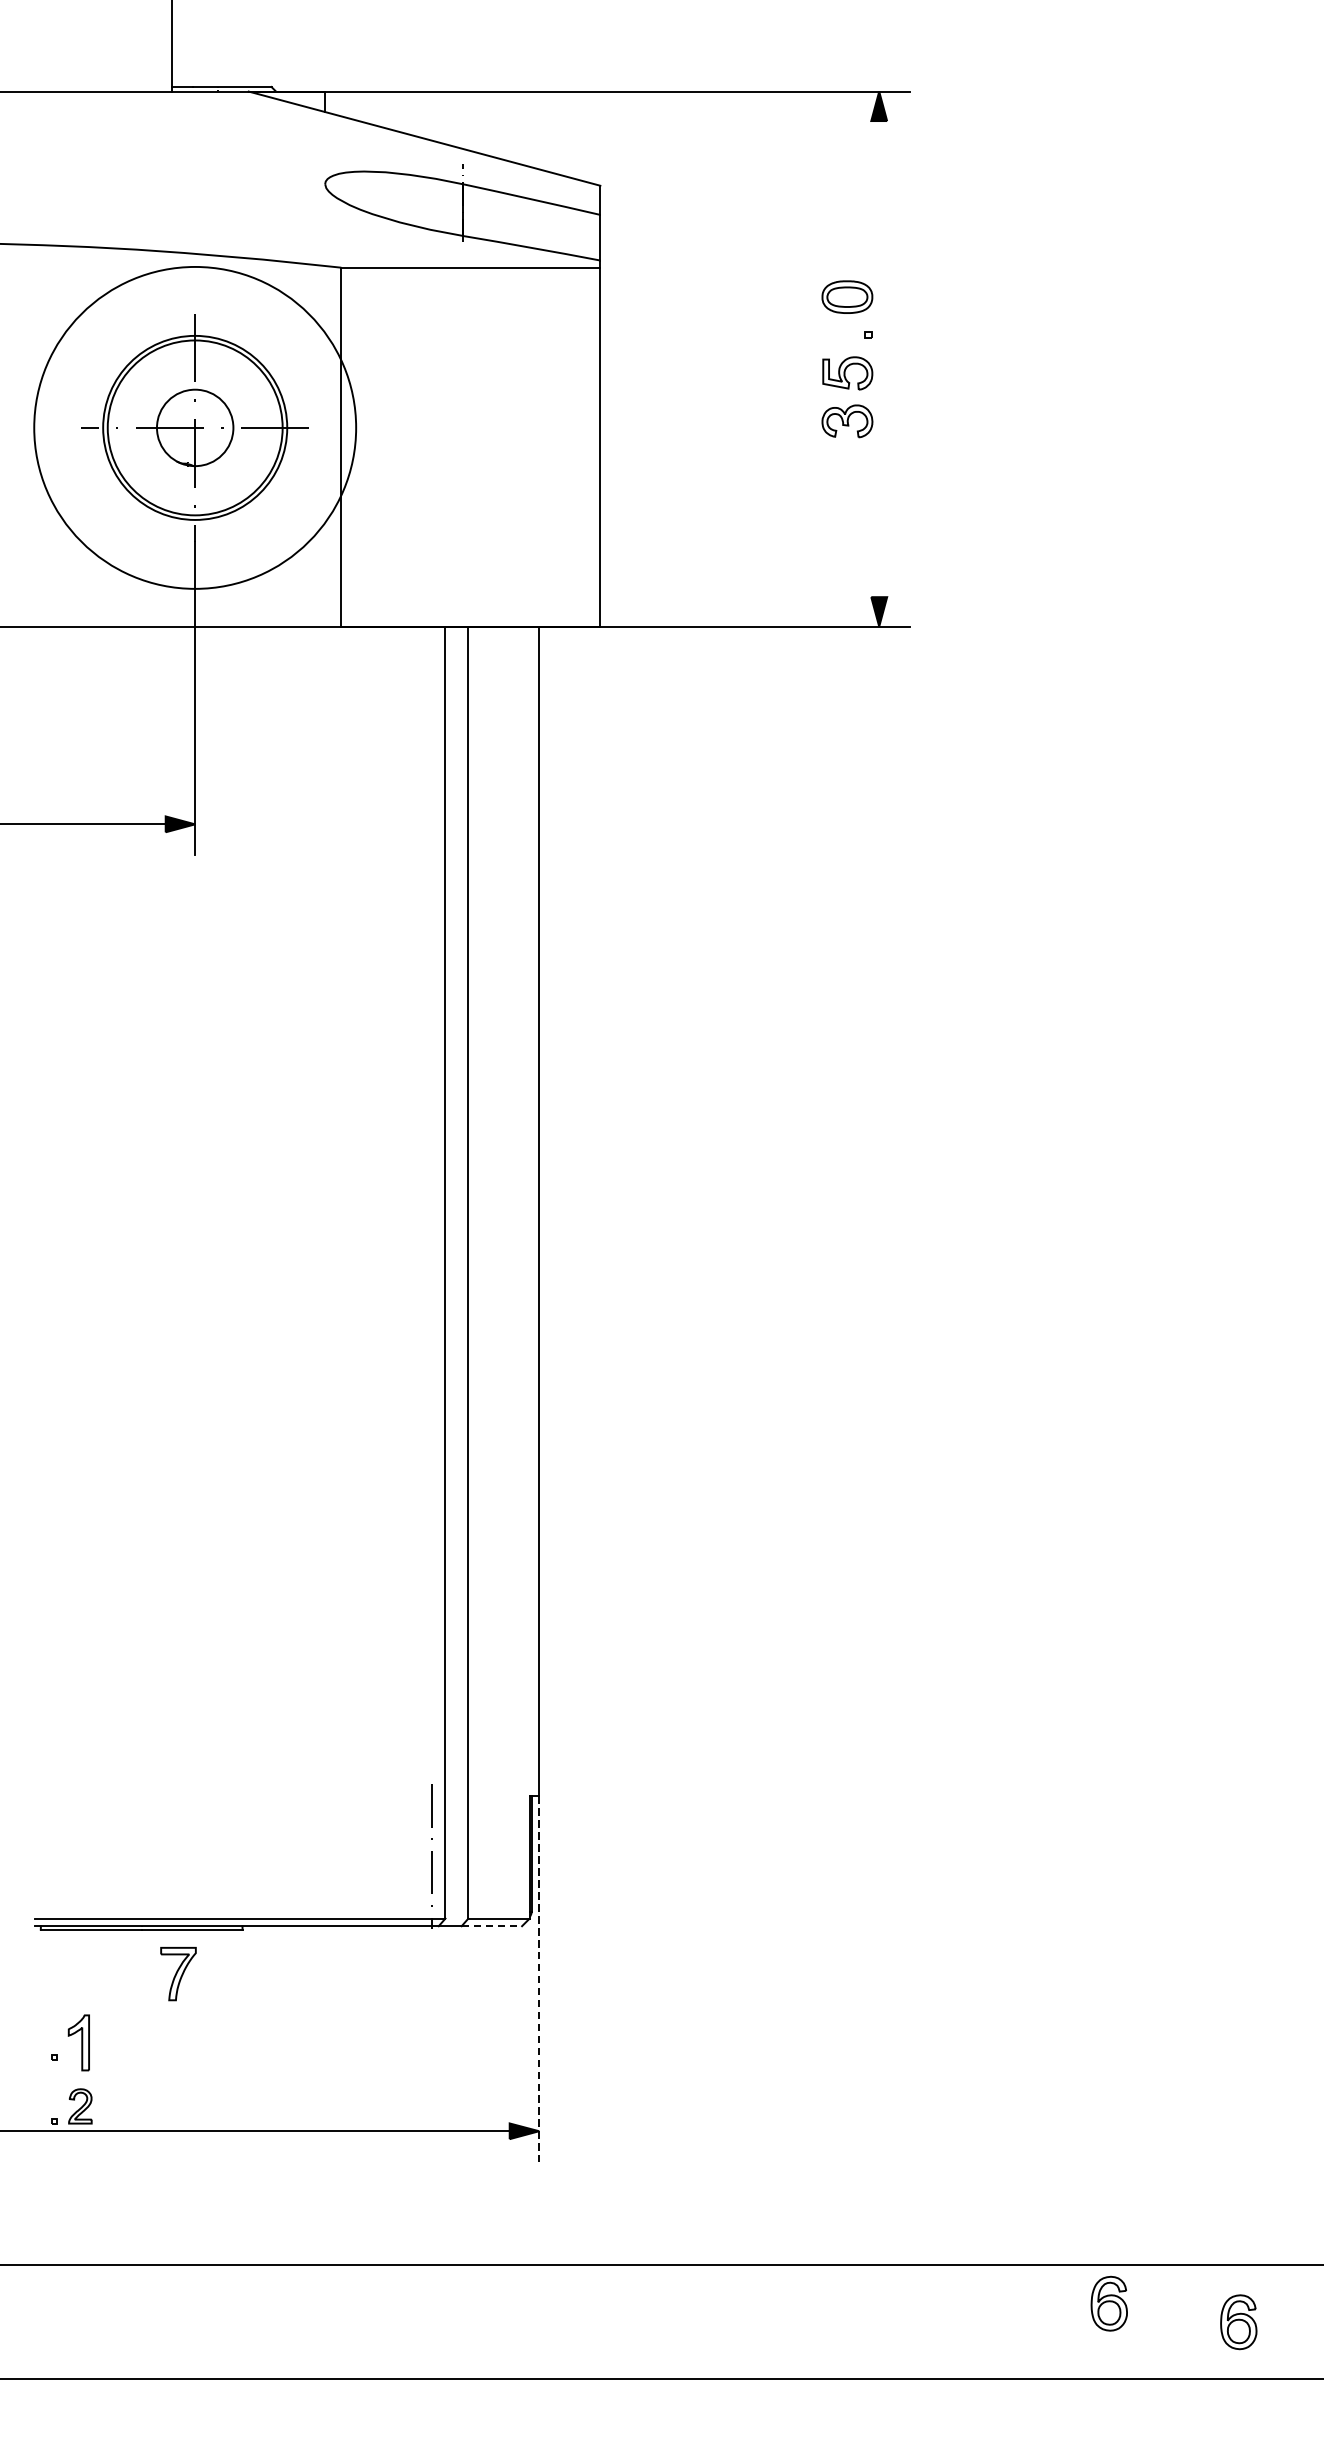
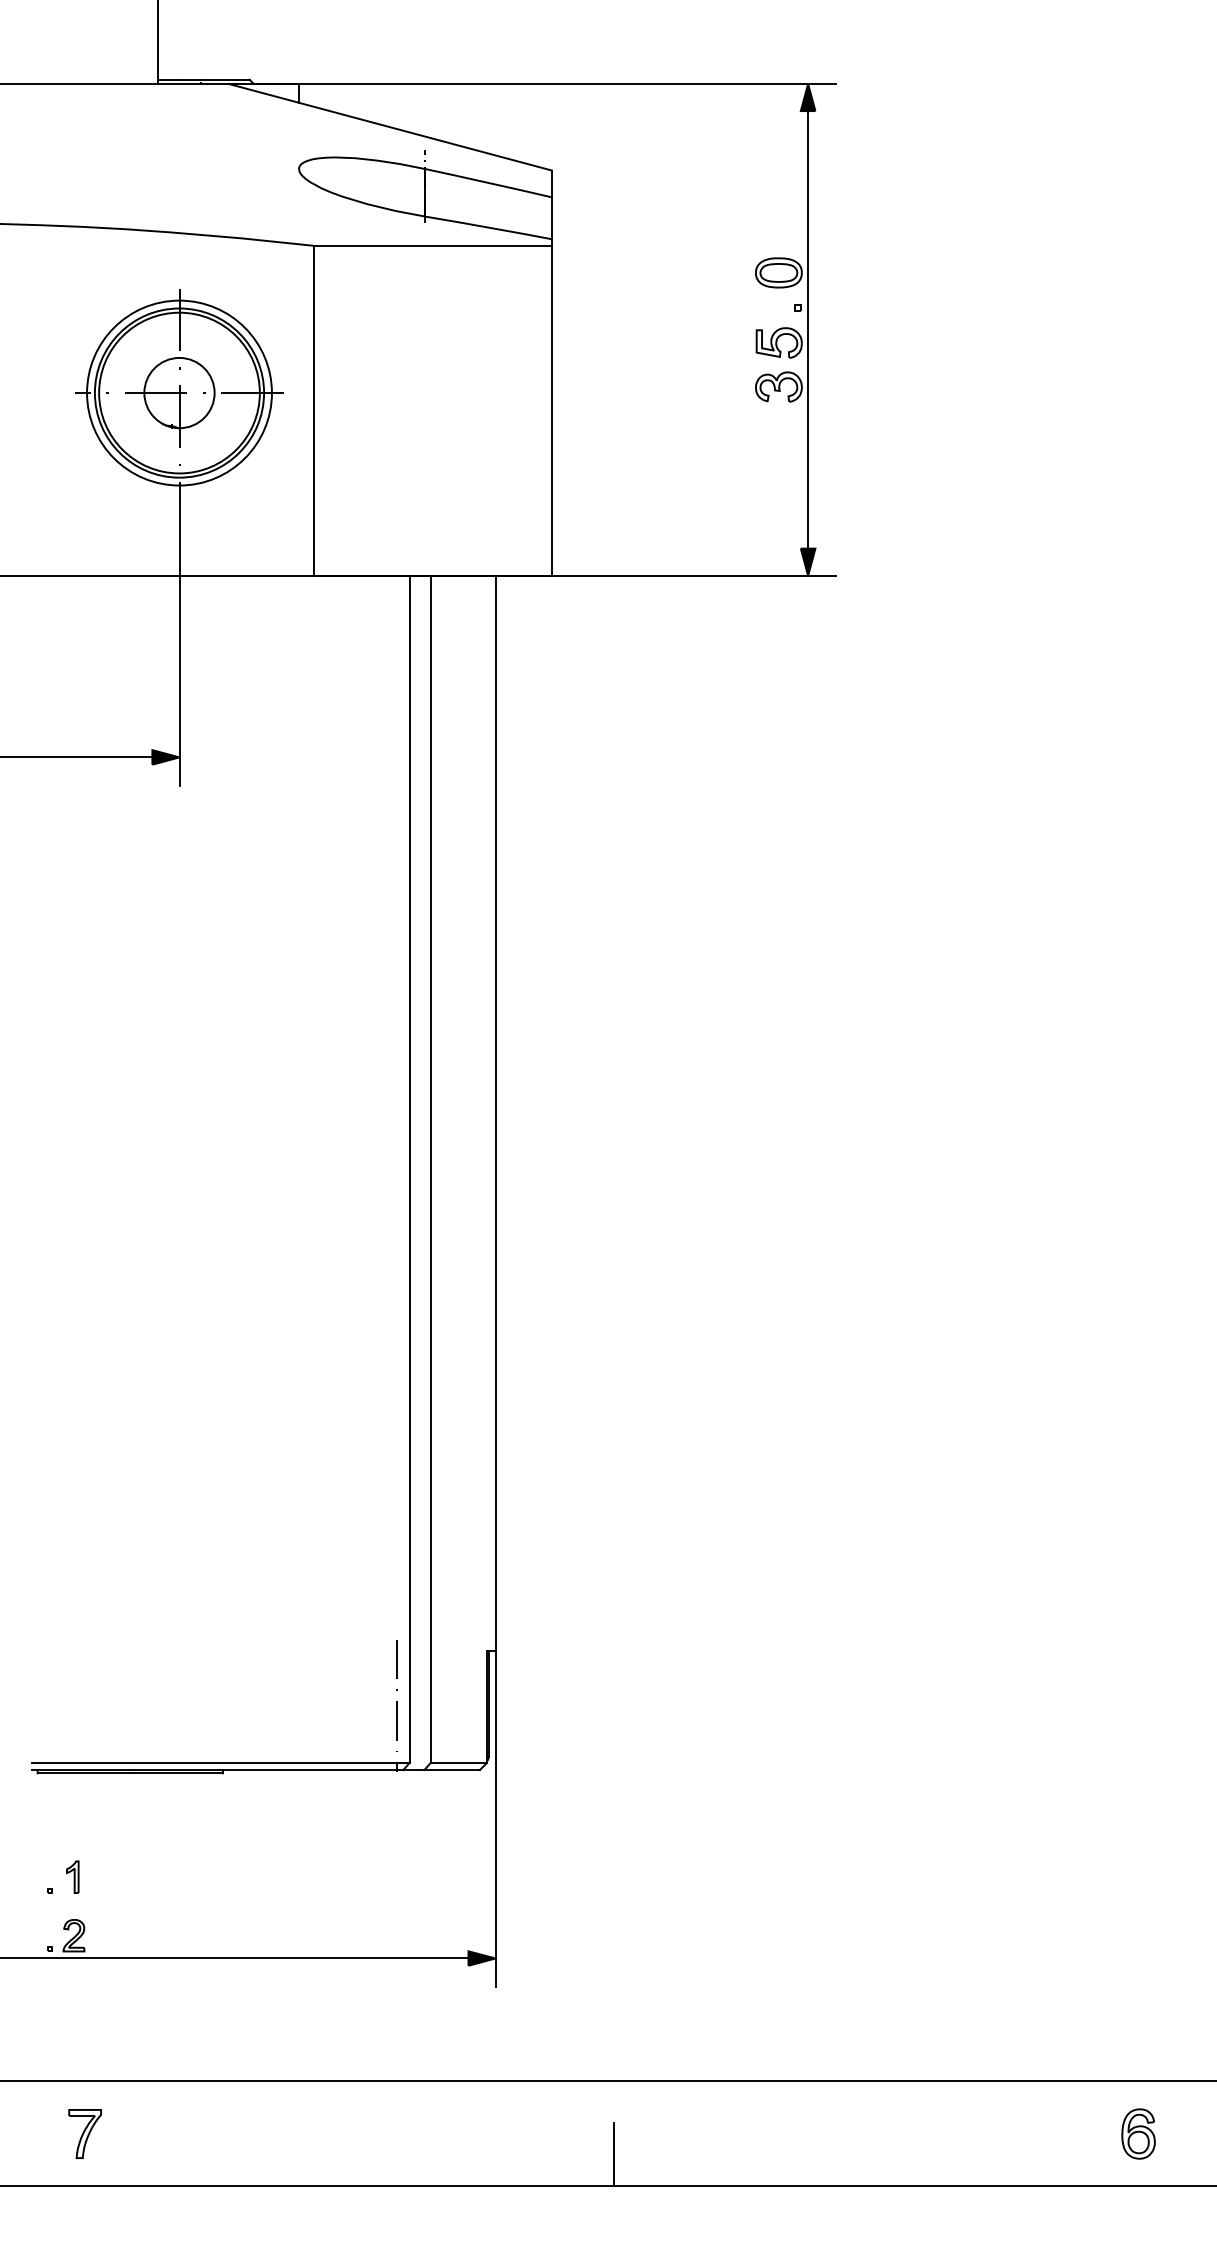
line: (879, 358) -> (808, 329), added
circle: (195, 427) -> (179, 392), size x0.62
line: (492, 1926) -> (452, 1770), dashed -> solid
part: (177, 1973) -> (84, 2133), moved
line: (539, 1978) -> (495, 1818), dashed -> solid
part: (78, 2042) -> (72, 1876), size x0.62
part: (1109, 2303) -> (1019, 2116), removed
line: (668, 2344) -> (614, 2154), added

